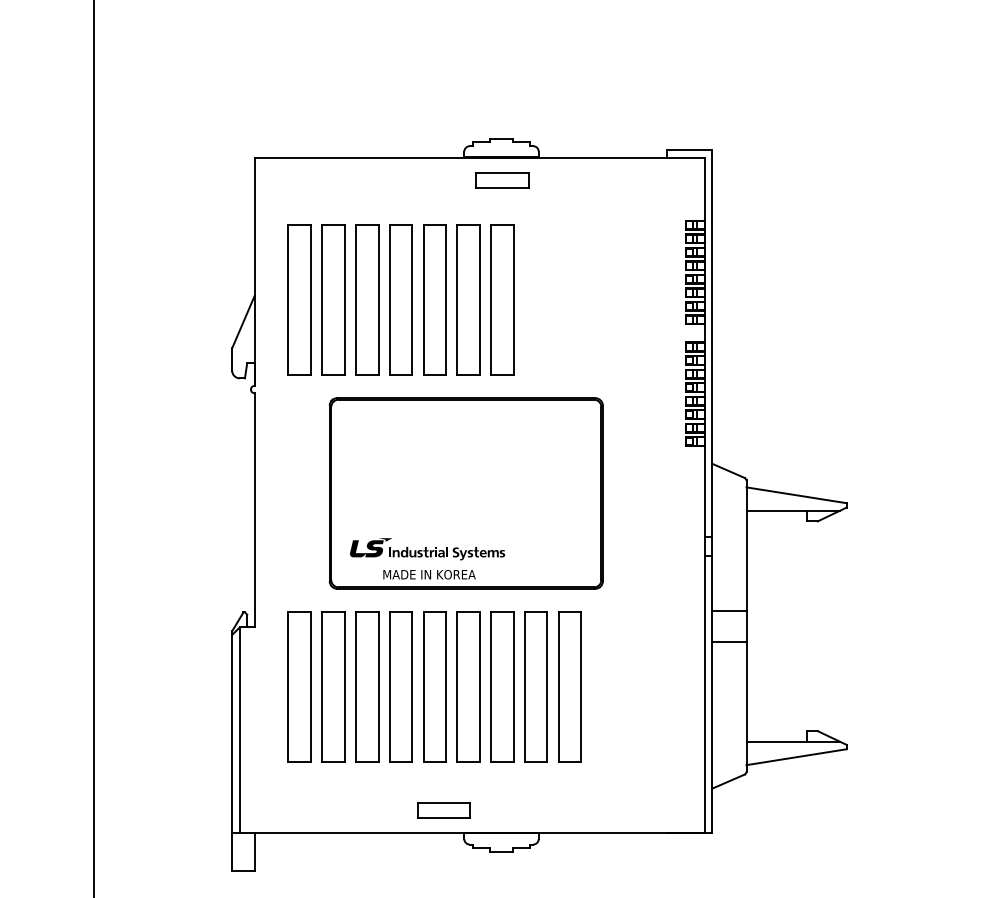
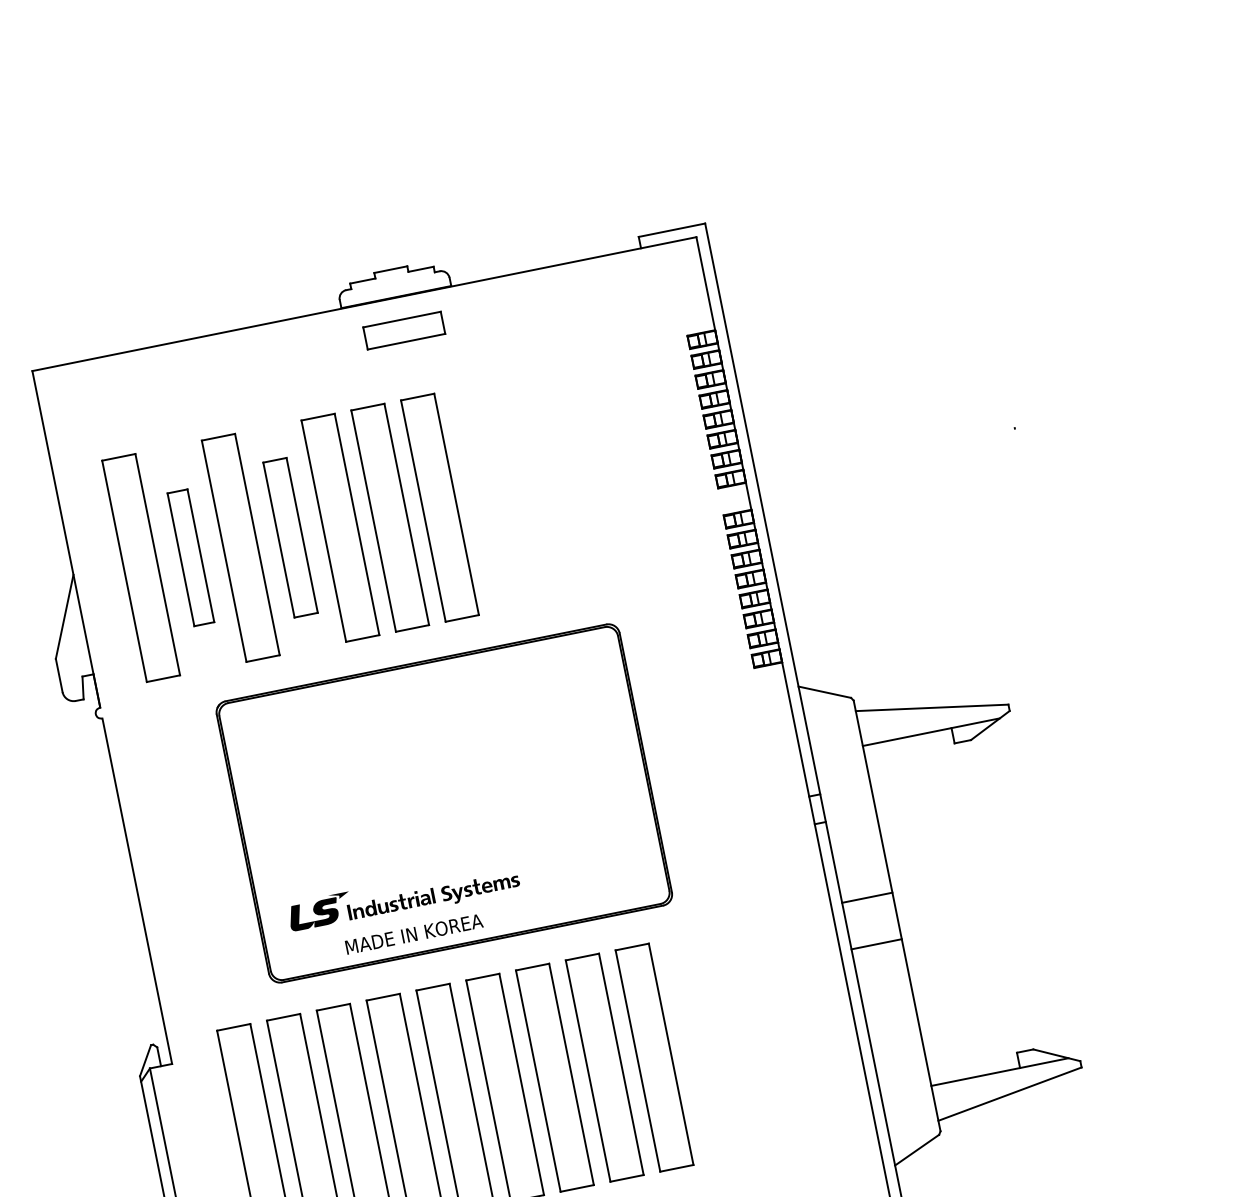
part: (333, 299) -> (190, 556), size x0.6
part: (400, 299) -> (289, 536), size x0.7

